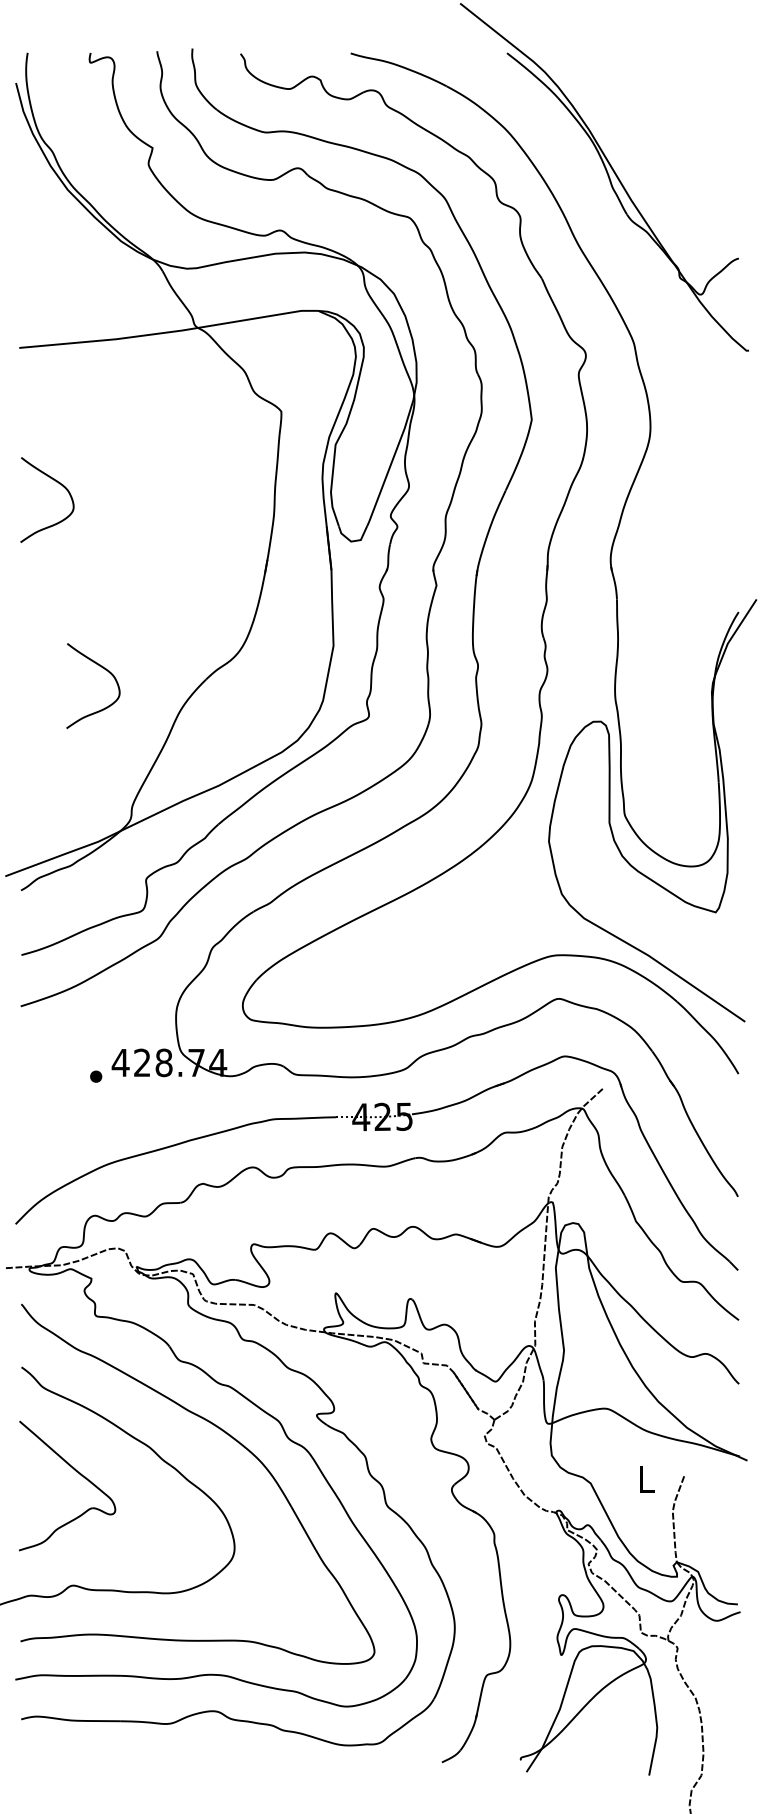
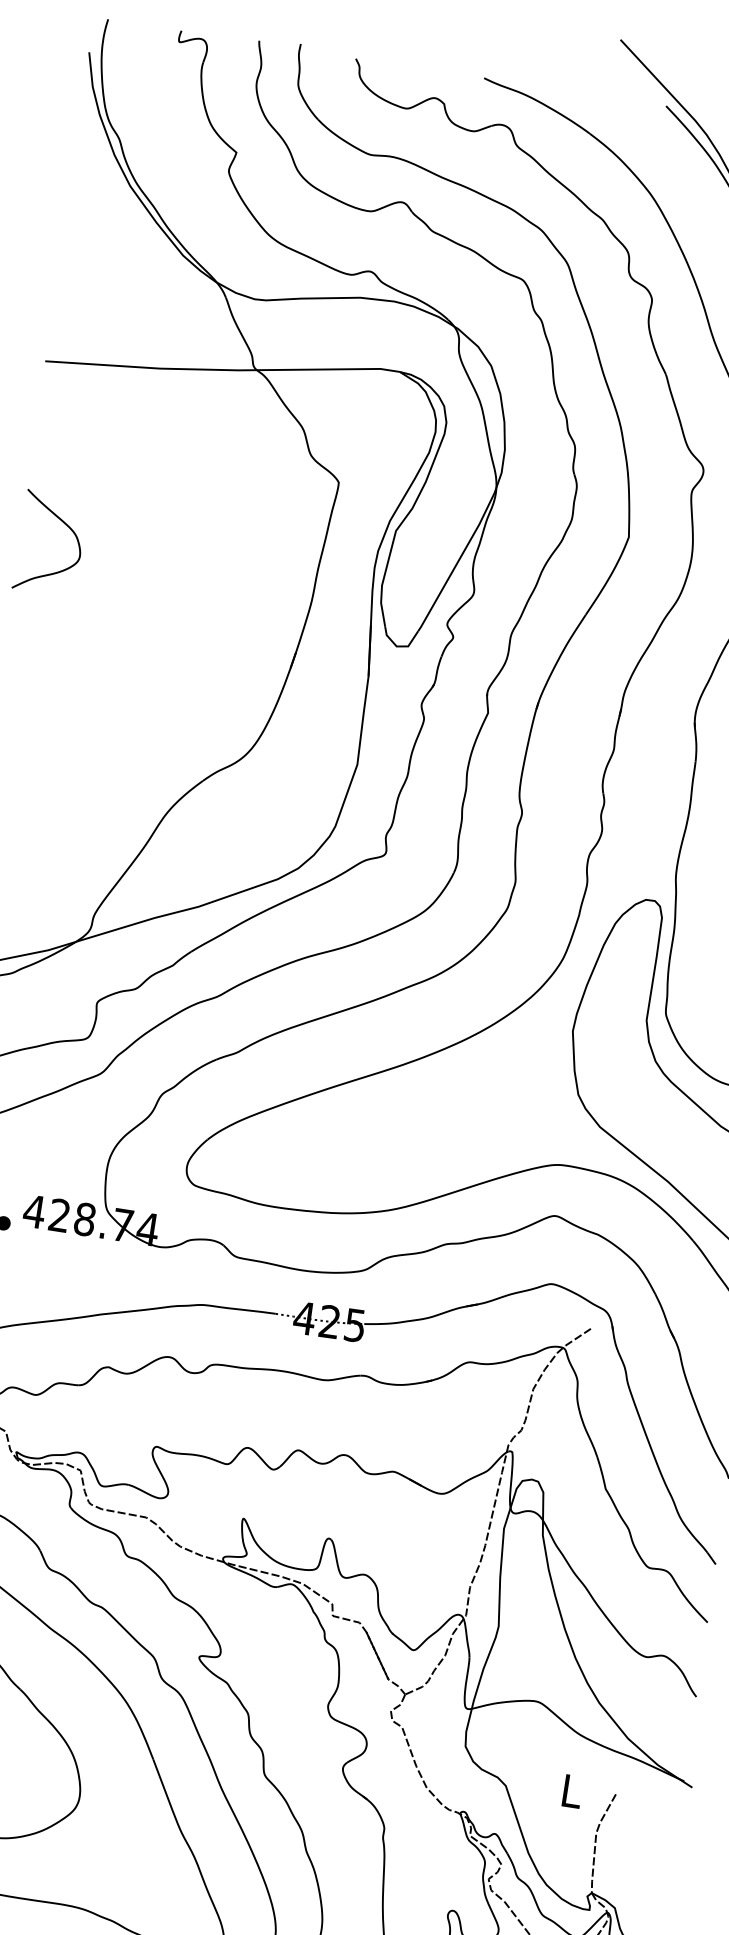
curve: (105, 670) -> (87, 752), removed

